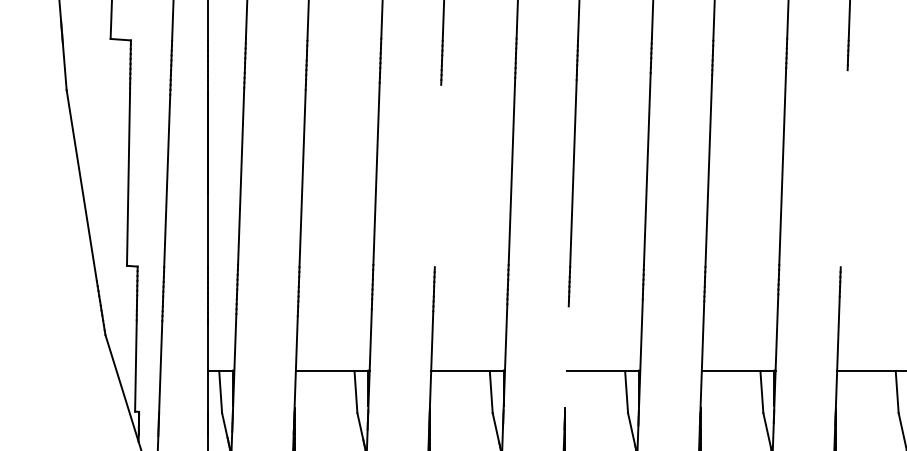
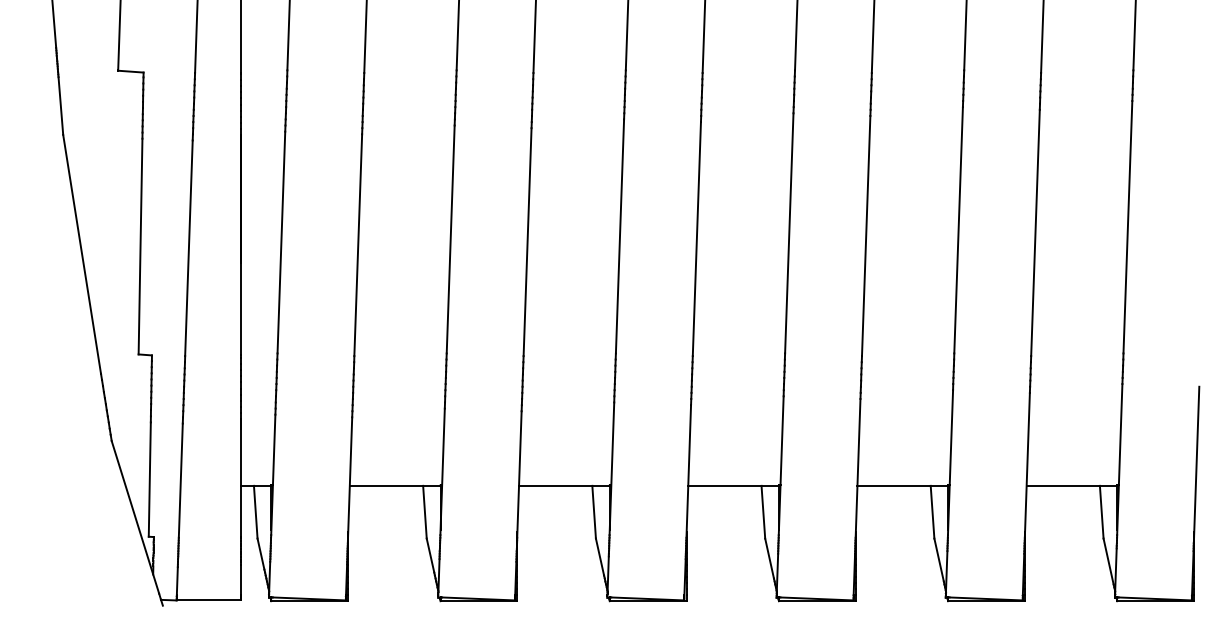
line: (844, 168) -> (1035, 232), added
line: (437, 176) -> (527, 242), added
line: (566, 359) -> (688, 471), added

